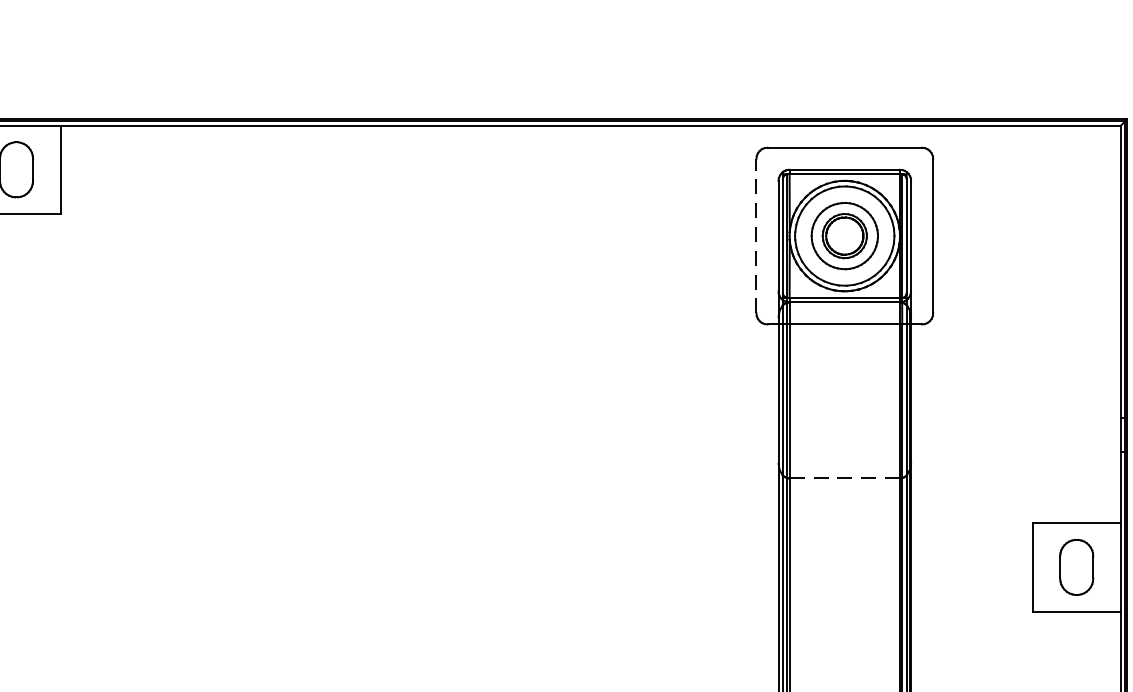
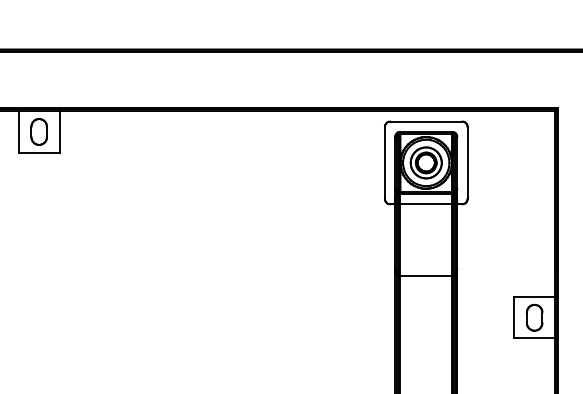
line: (755, 235) -> (384, 162), dashed -> solid
line: (845, 479) -> (426, 276), dashed -> solid

